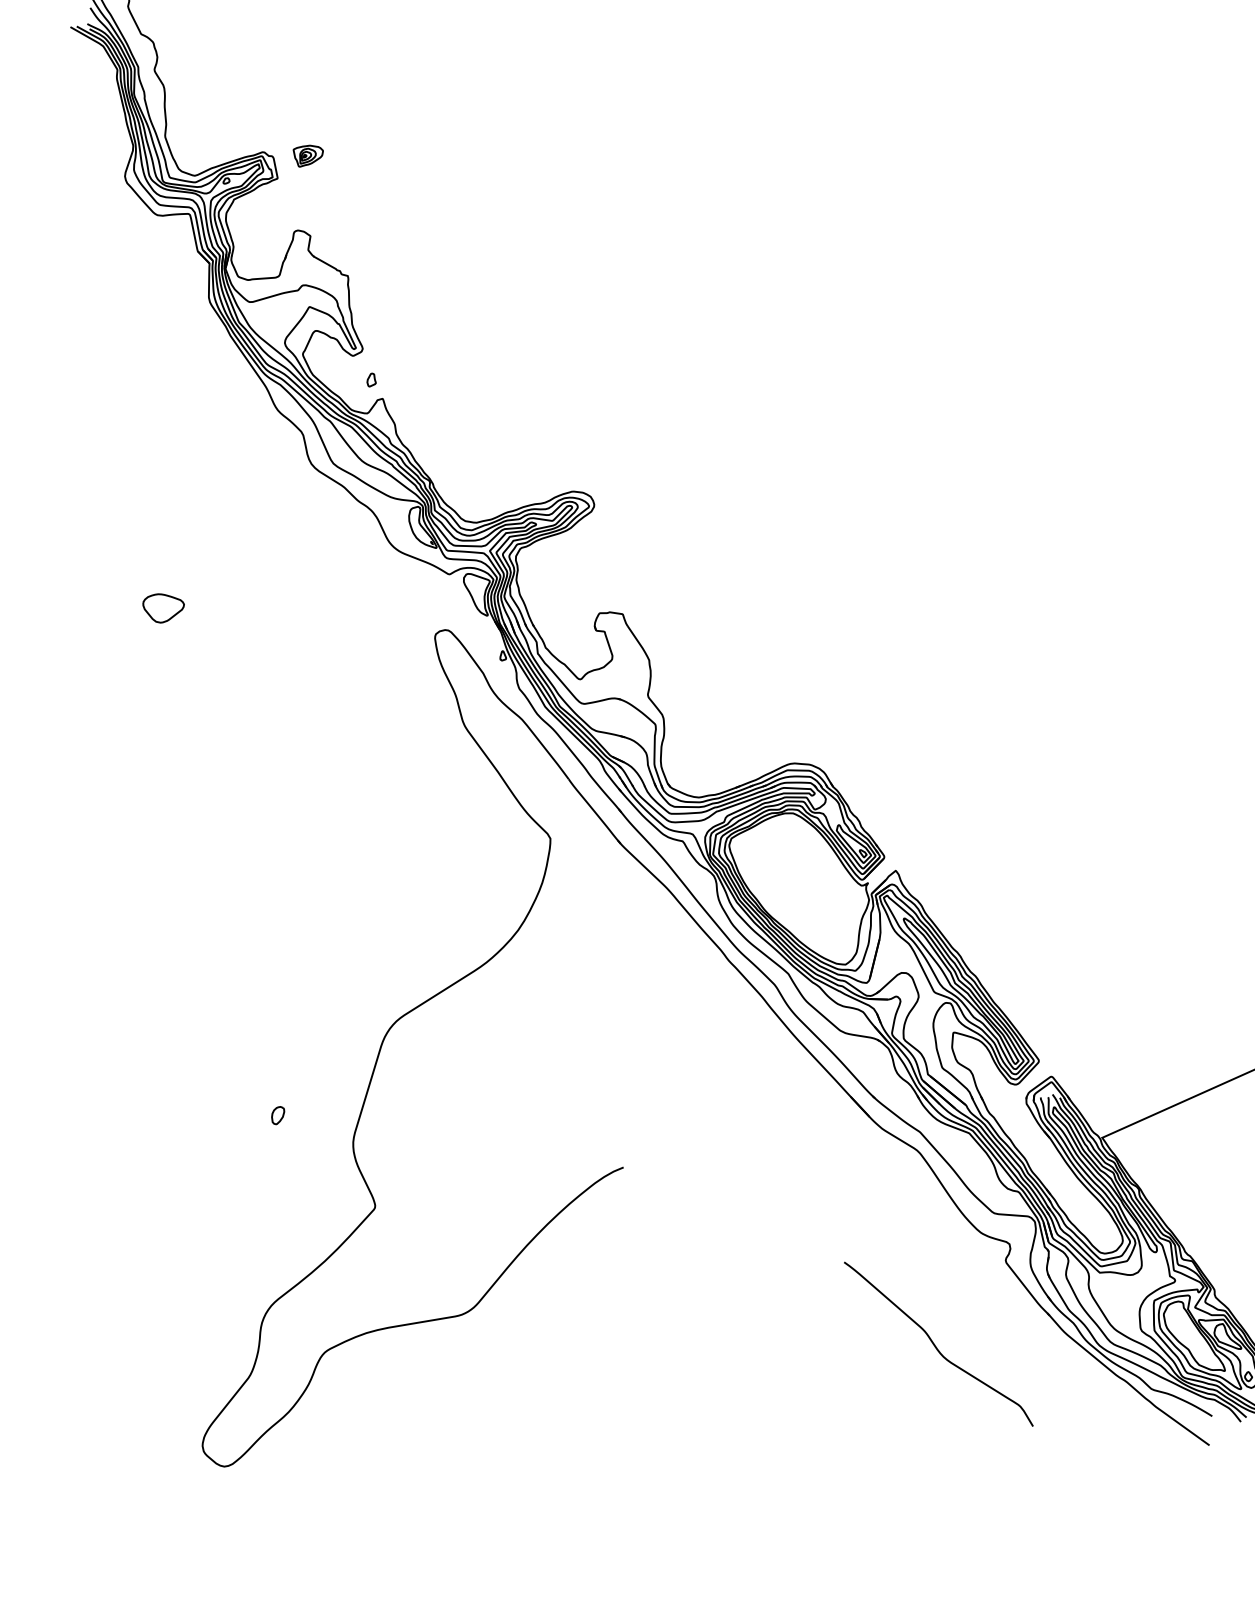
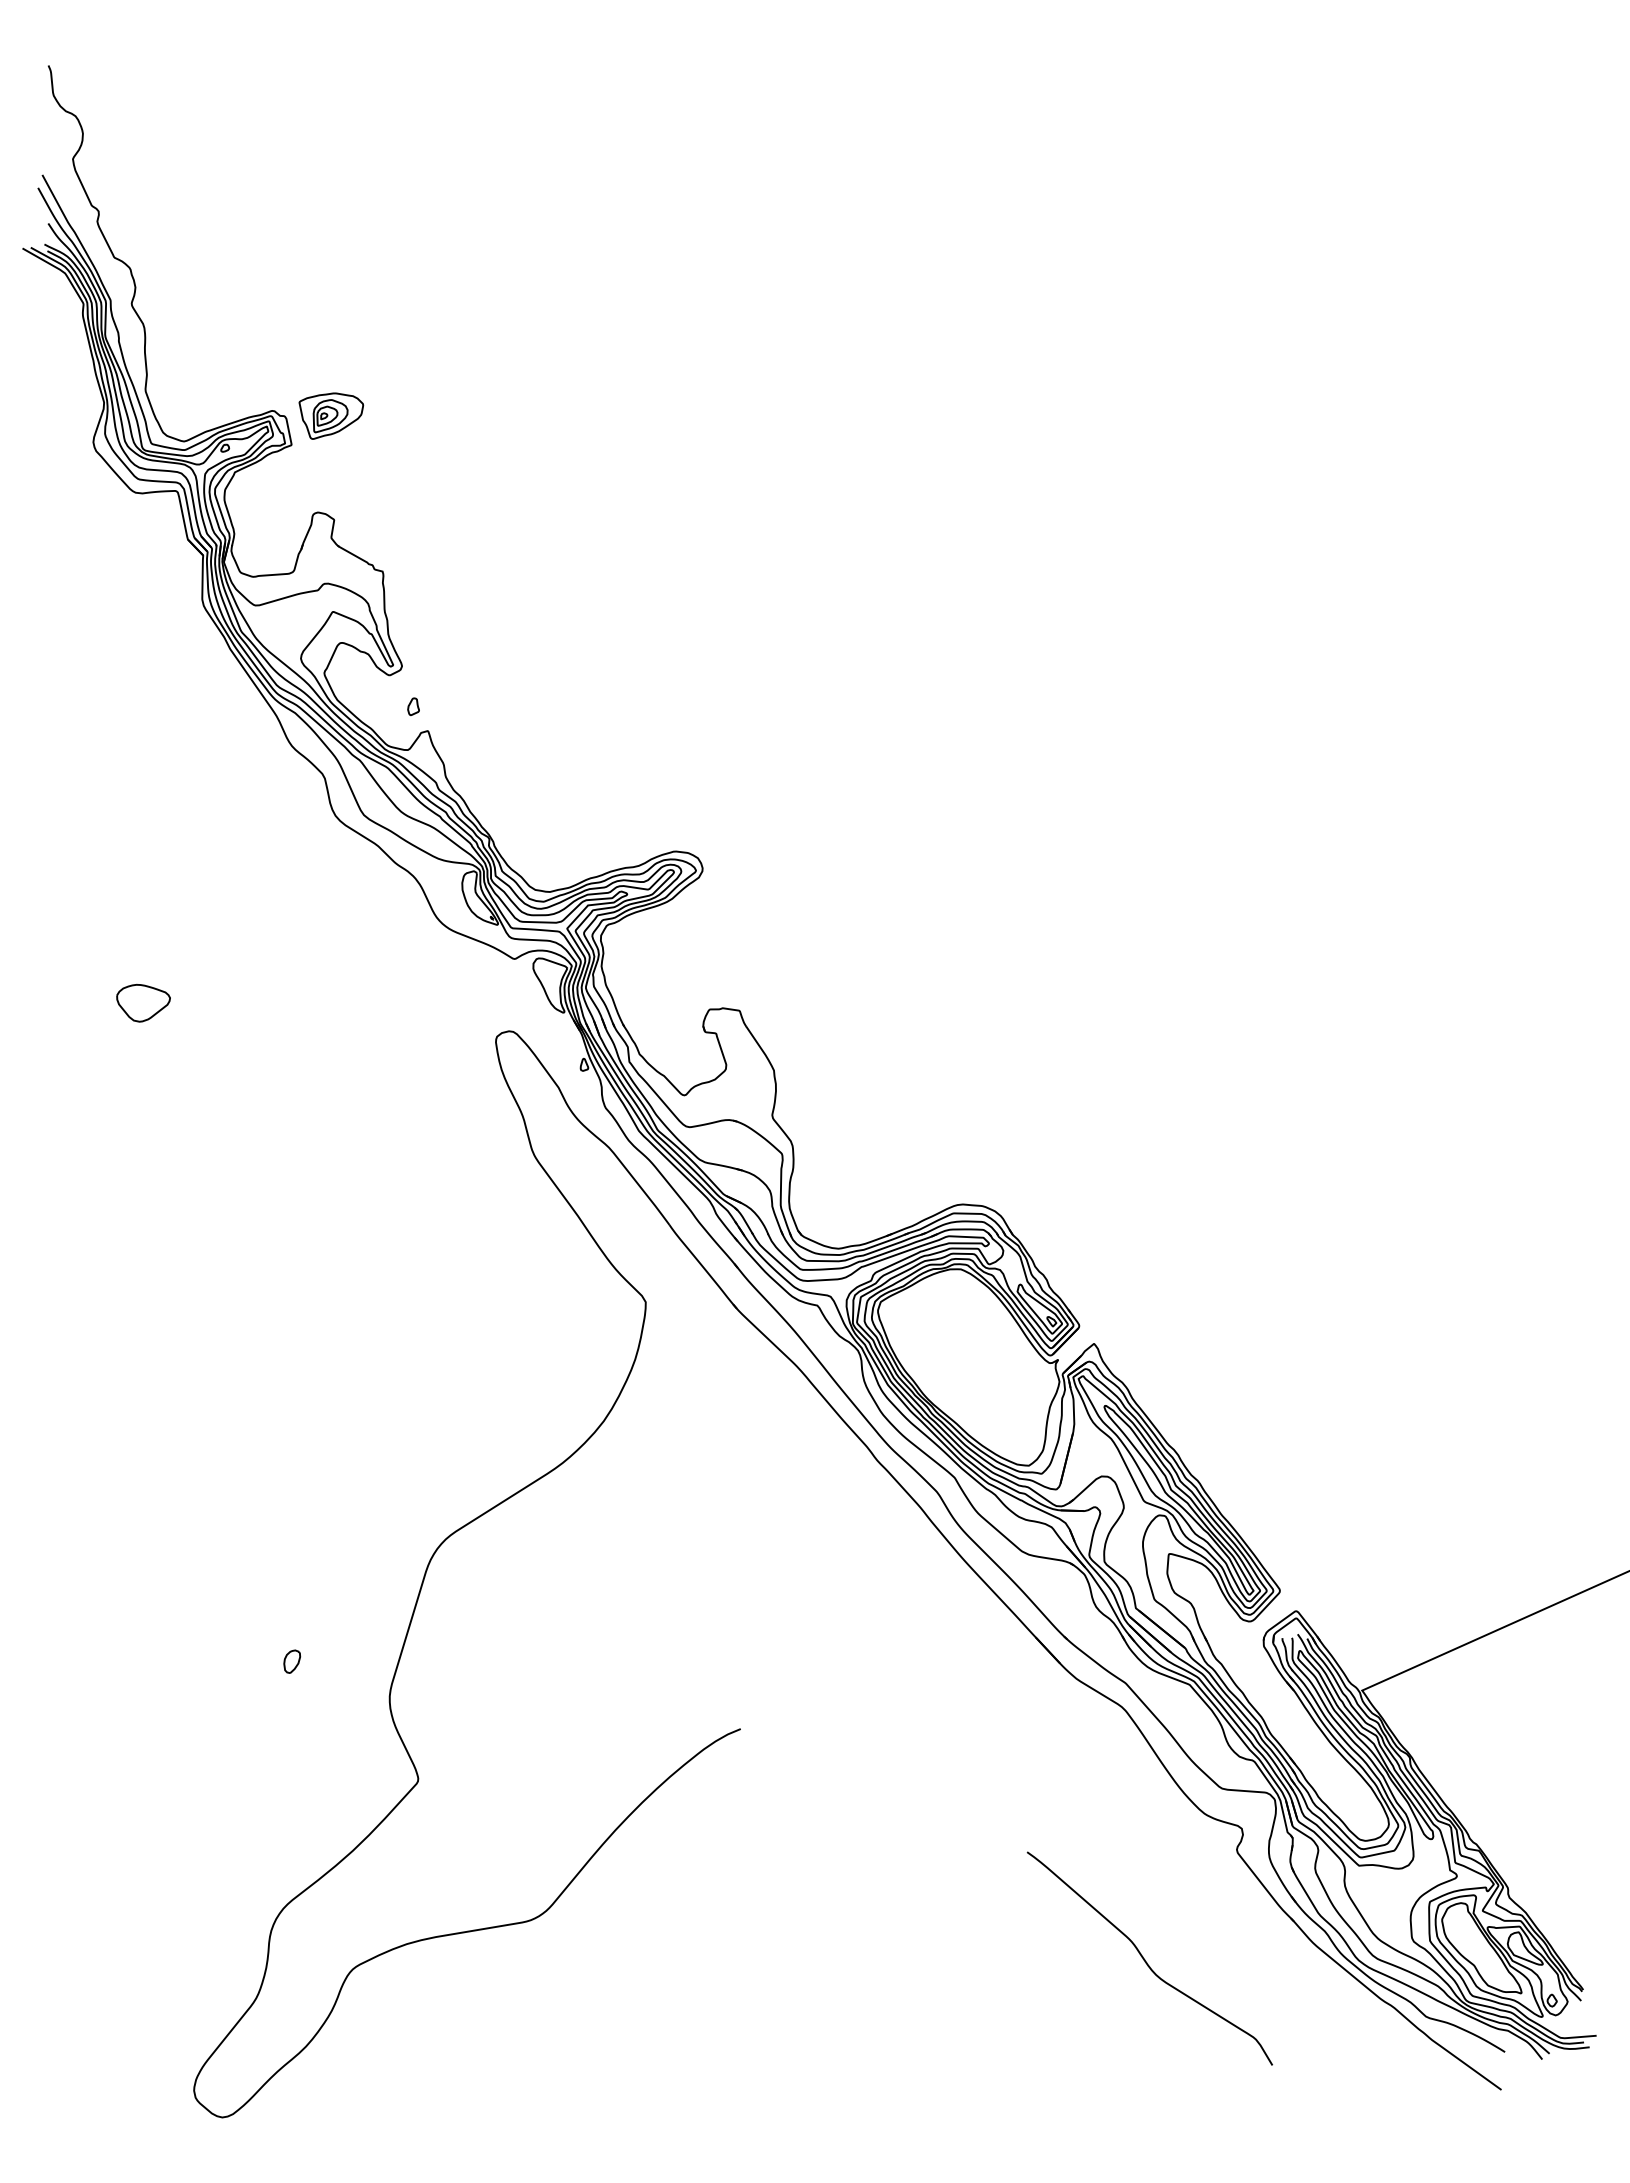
part: (308, 155) -> (331, 415), size x1.67

